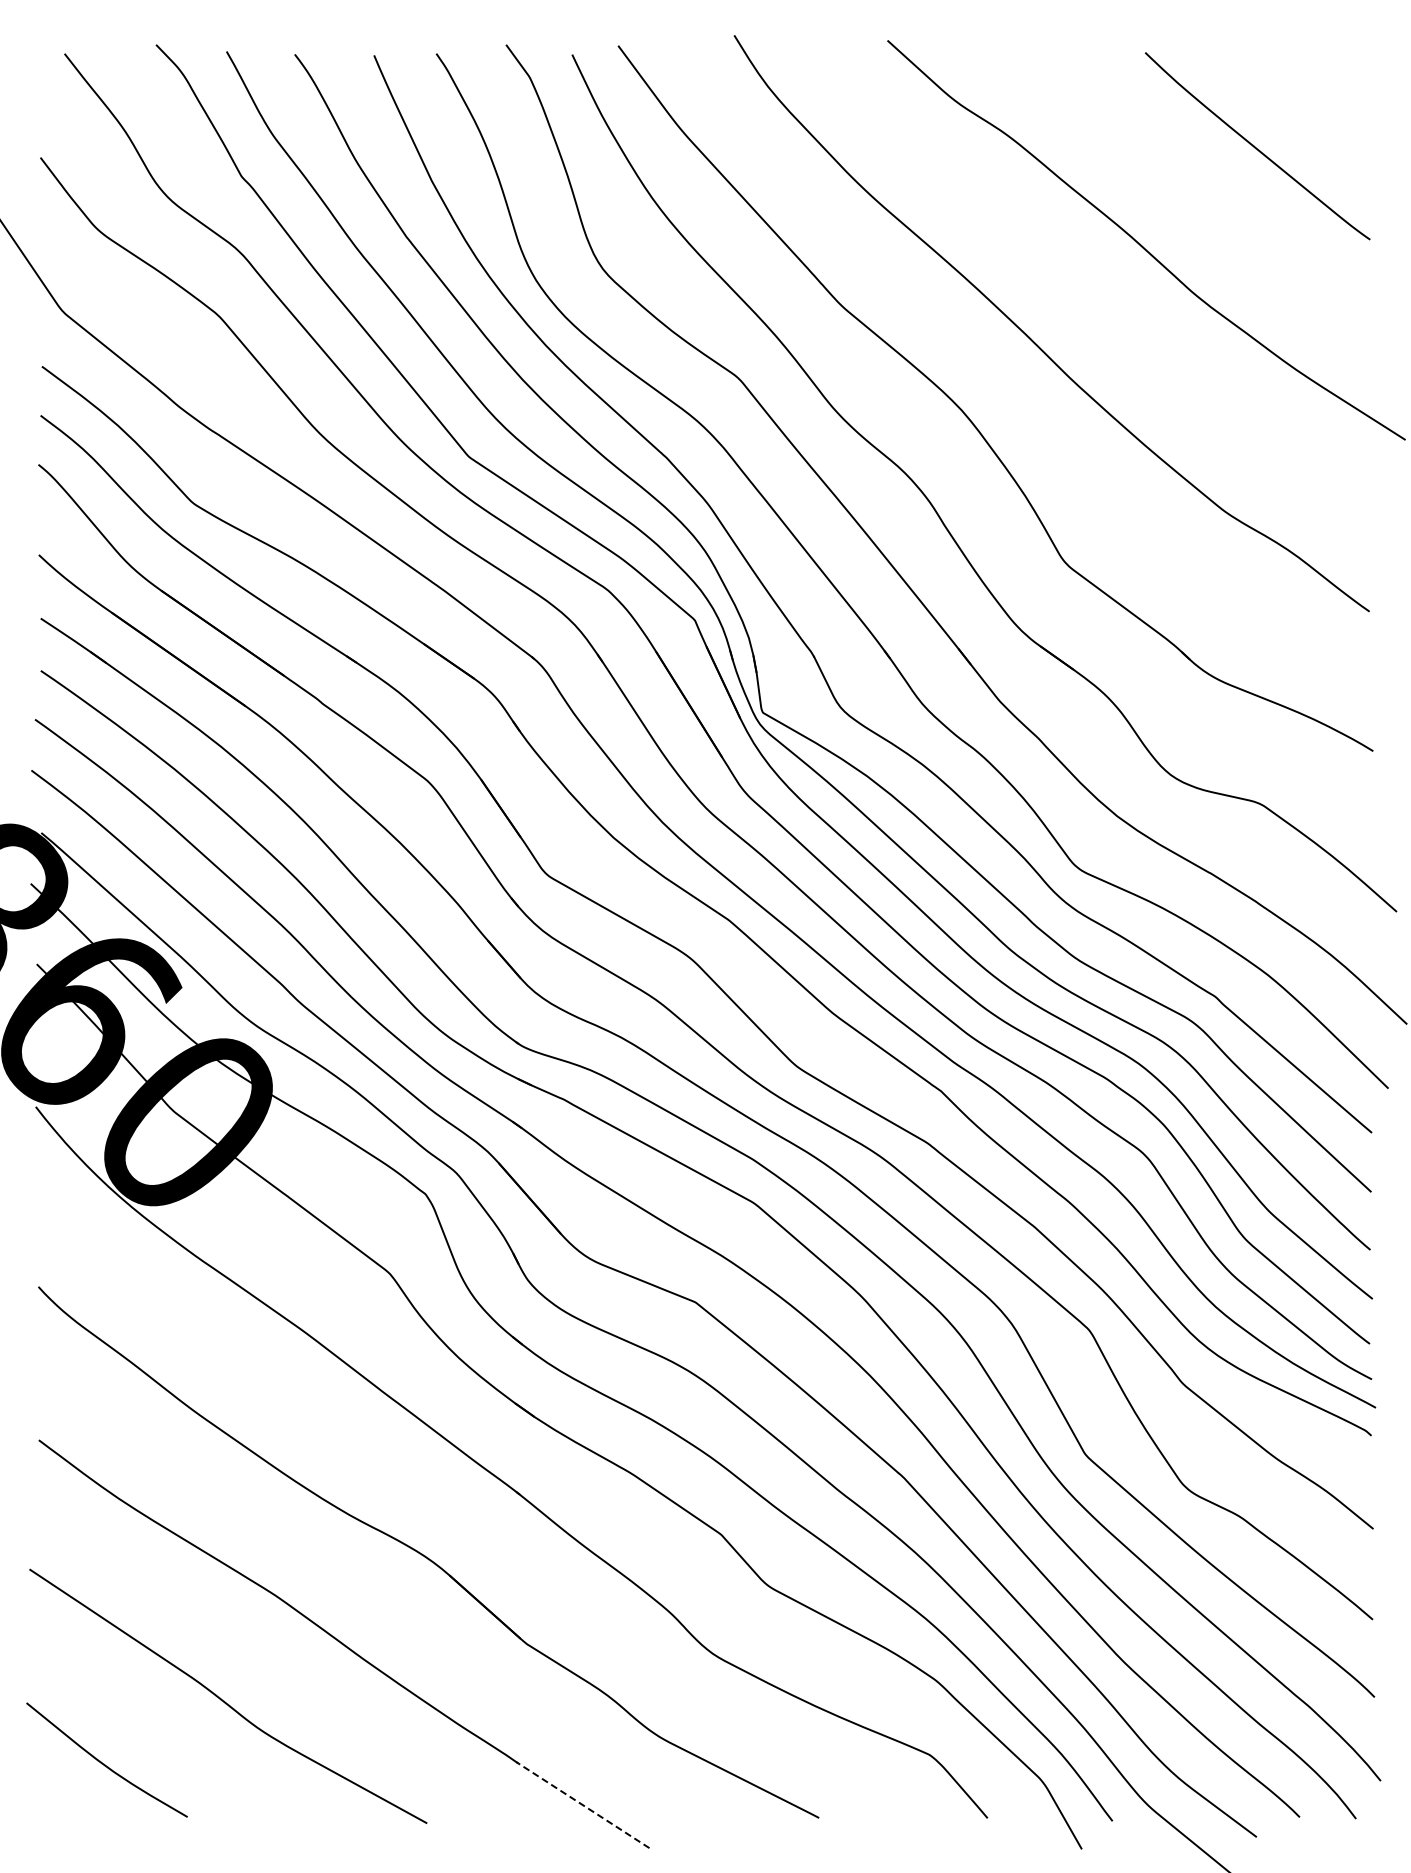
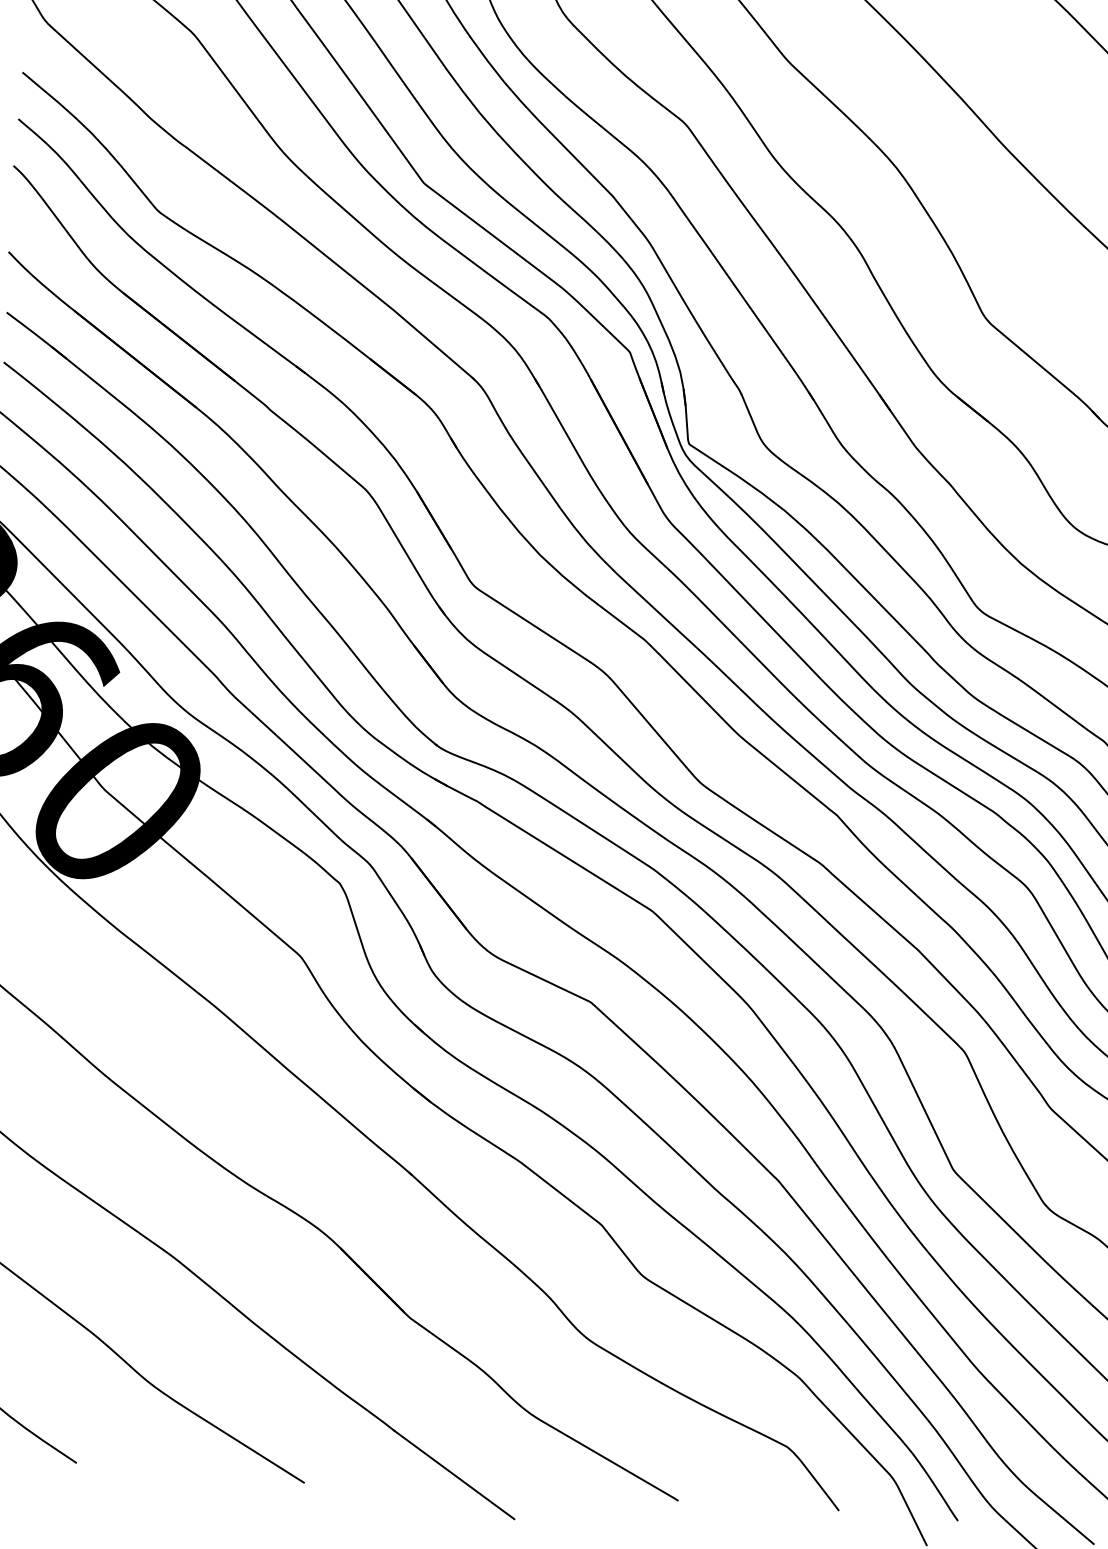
line: (581, 1804) -> (452, 1474), dashed -> solid

